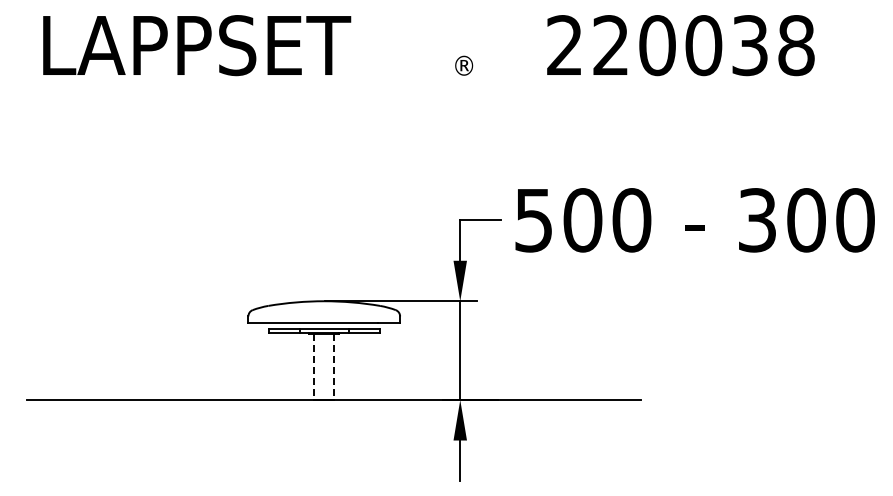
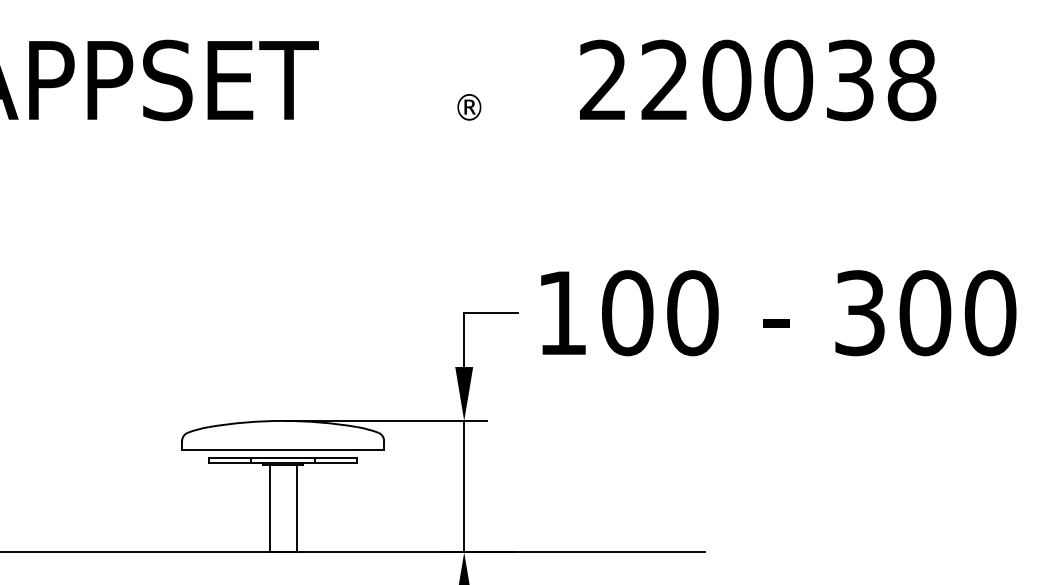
text: (533, 220) -> (561, 313), 500 -> 100
line: (314, 367) -> (270, 509), dashed -> solid
line: (334, 367) -> (296, 509), dashed -> solid

